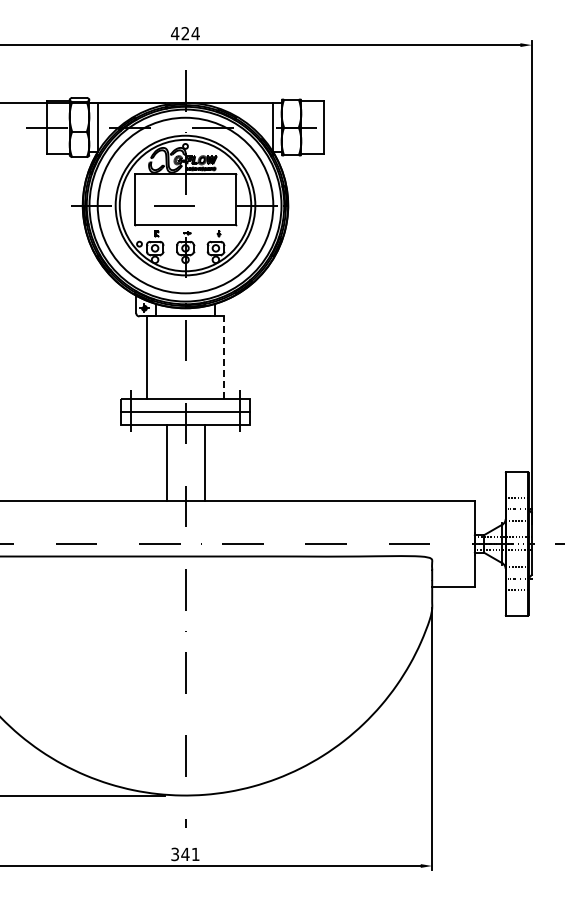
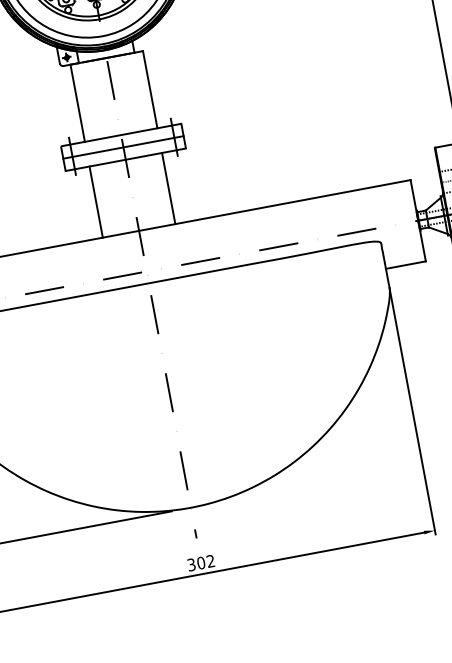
line: (224, 357) -> (150, 89), dashed -> solid
line: (166, 462) -> (95, 201), moved
line: (205, 462) -> (169, 188), moved
text: (190, 854) -> (205, 562), 341 -> 302

